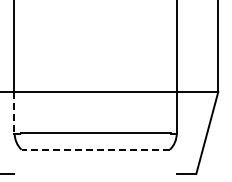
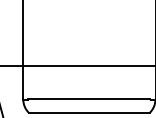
line: (14, 112) -> (23, 82), dashed -> solid
line: (95, 149) -> (89, 112), dashed -> solid

